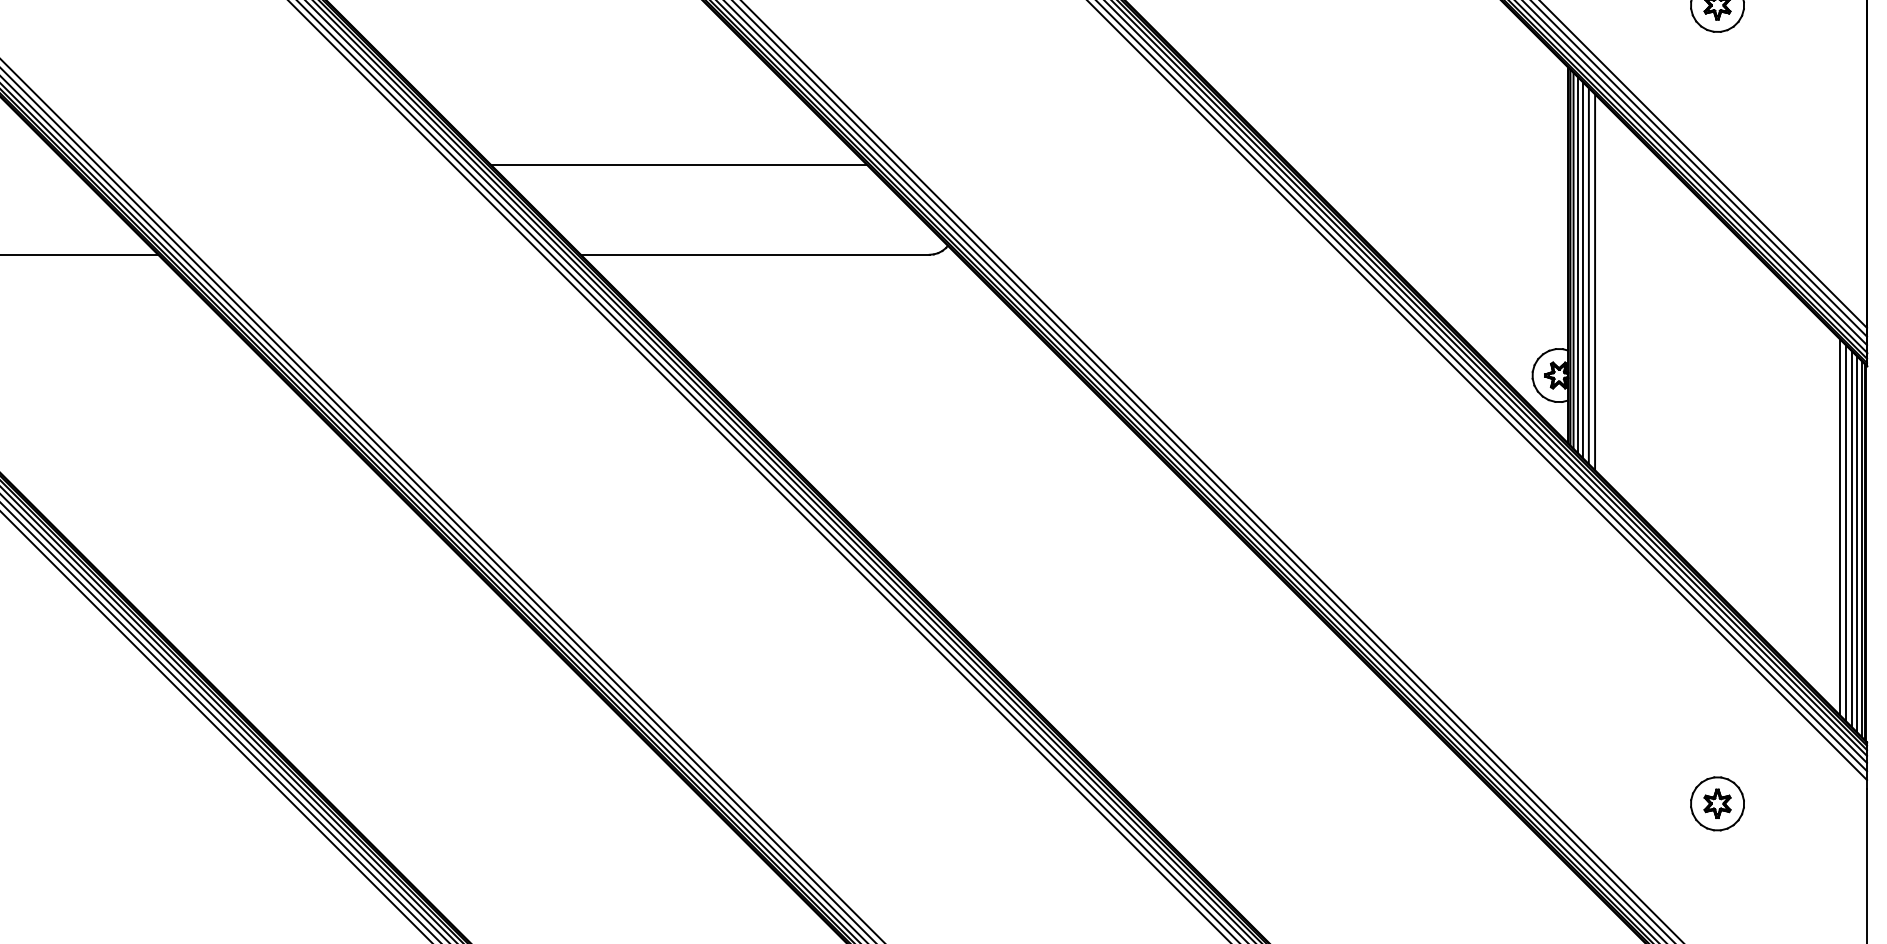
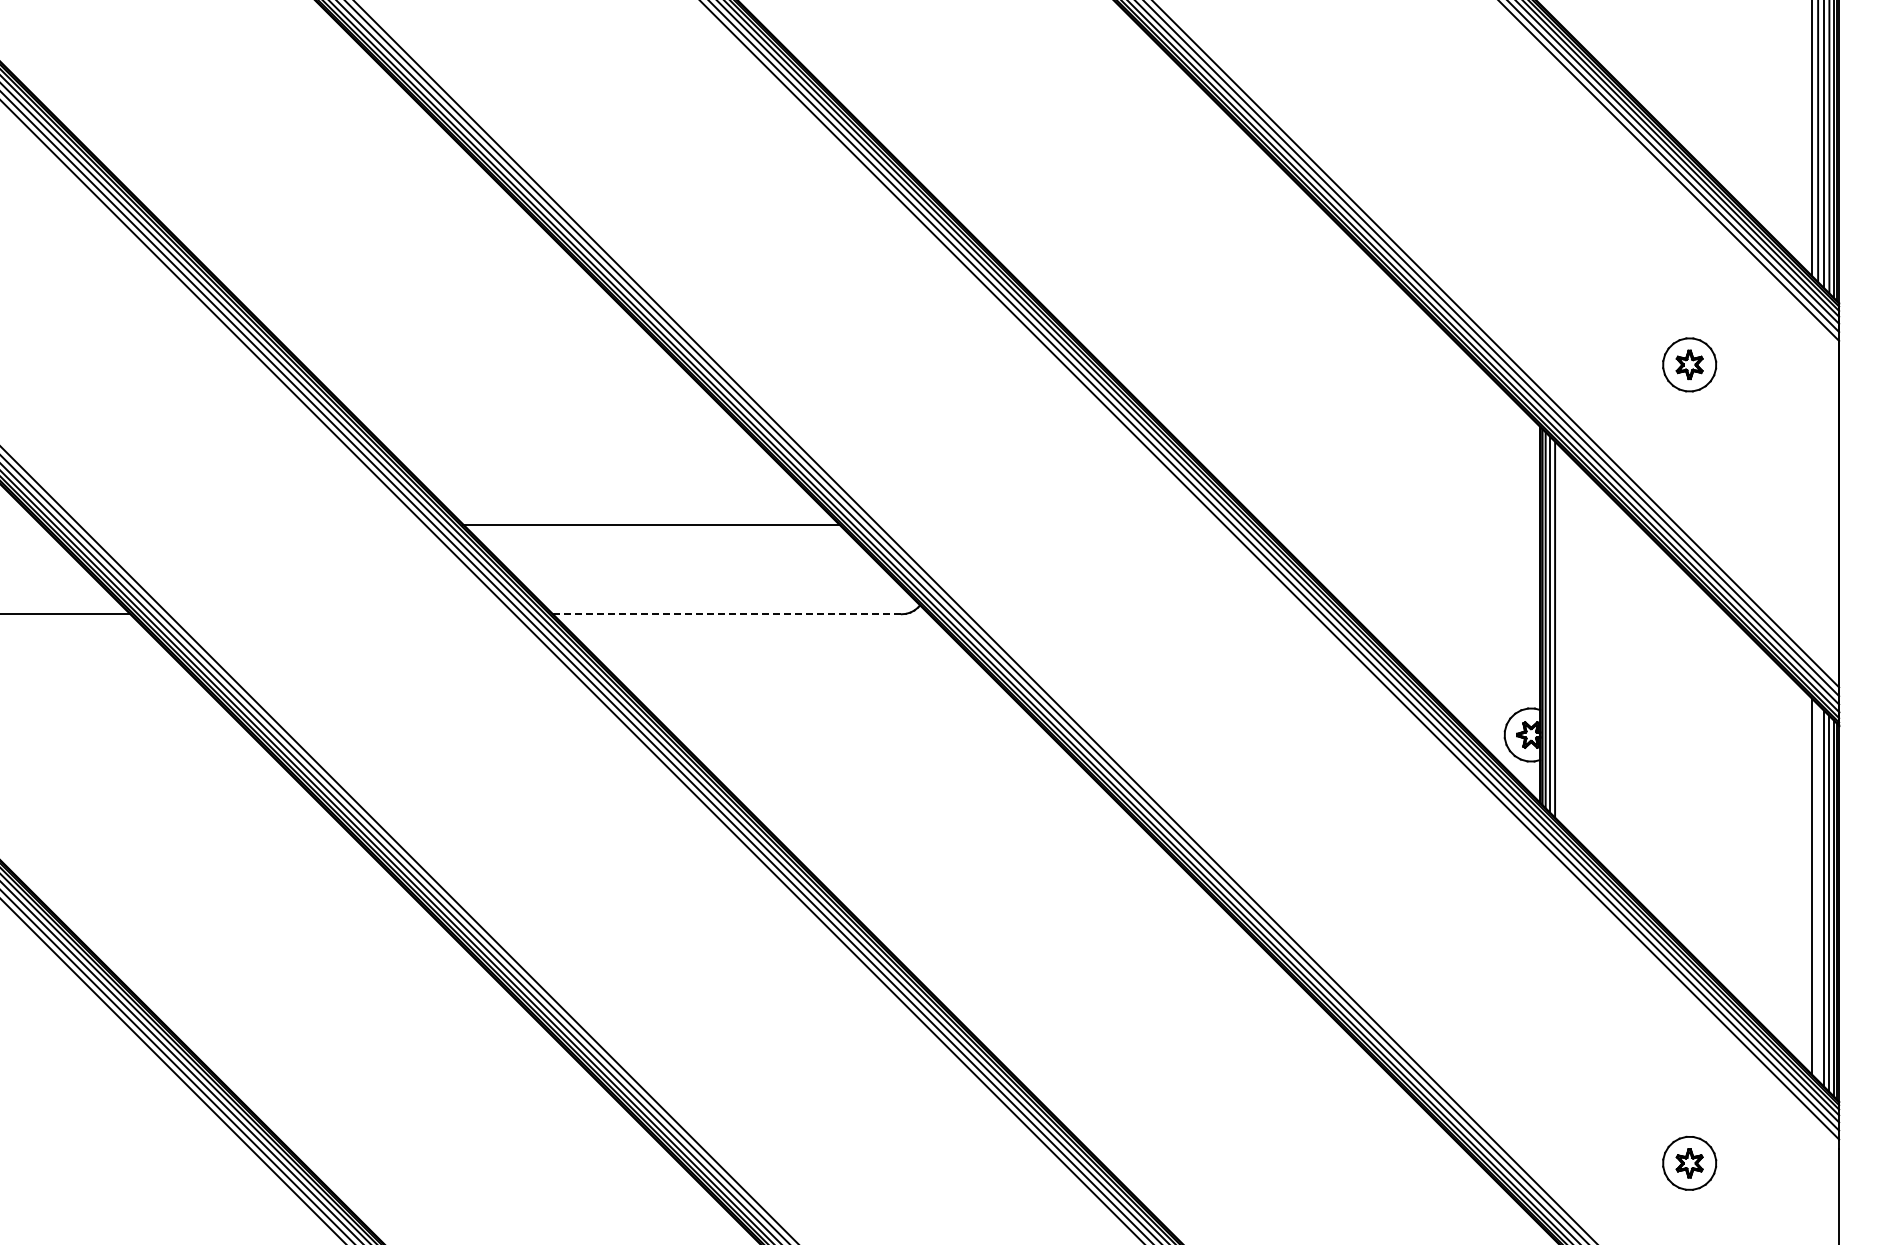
line: (755, 255) -> (727, 614), solid -> dashed
line: (1588, 276) -> (1560, 635), removed
line: (1595, 282) -> (1567, 641), removed
line: (1846, 533) -> (1818, 892), removed

